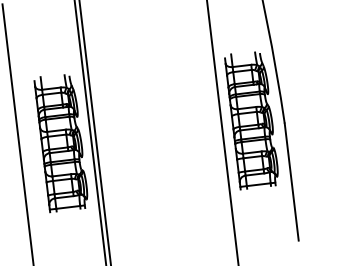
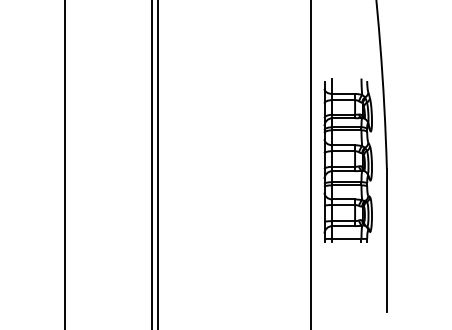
part: (61, 142) -> (115, 160), removed

